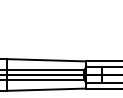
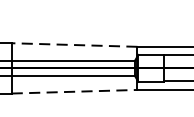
line: (46, 60) -> (74, 45), solid -> dashed
line: (46, 89) -> (74, 91), solid -> dashed

